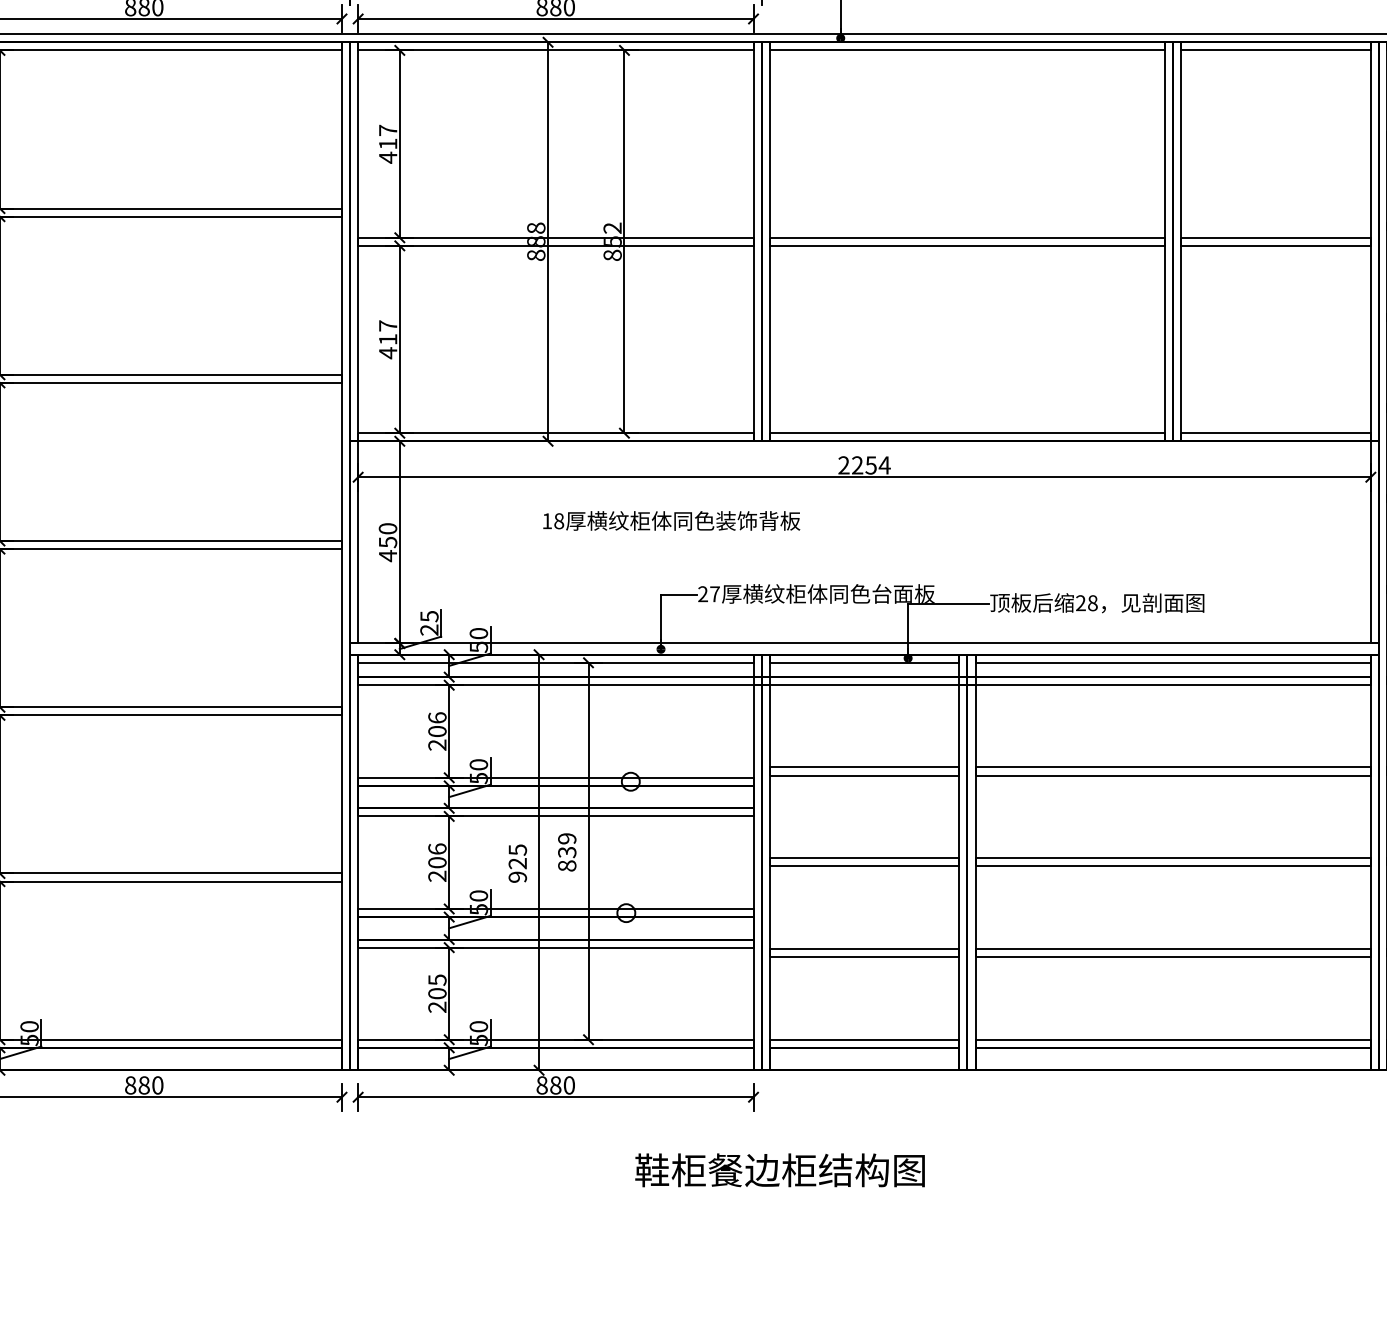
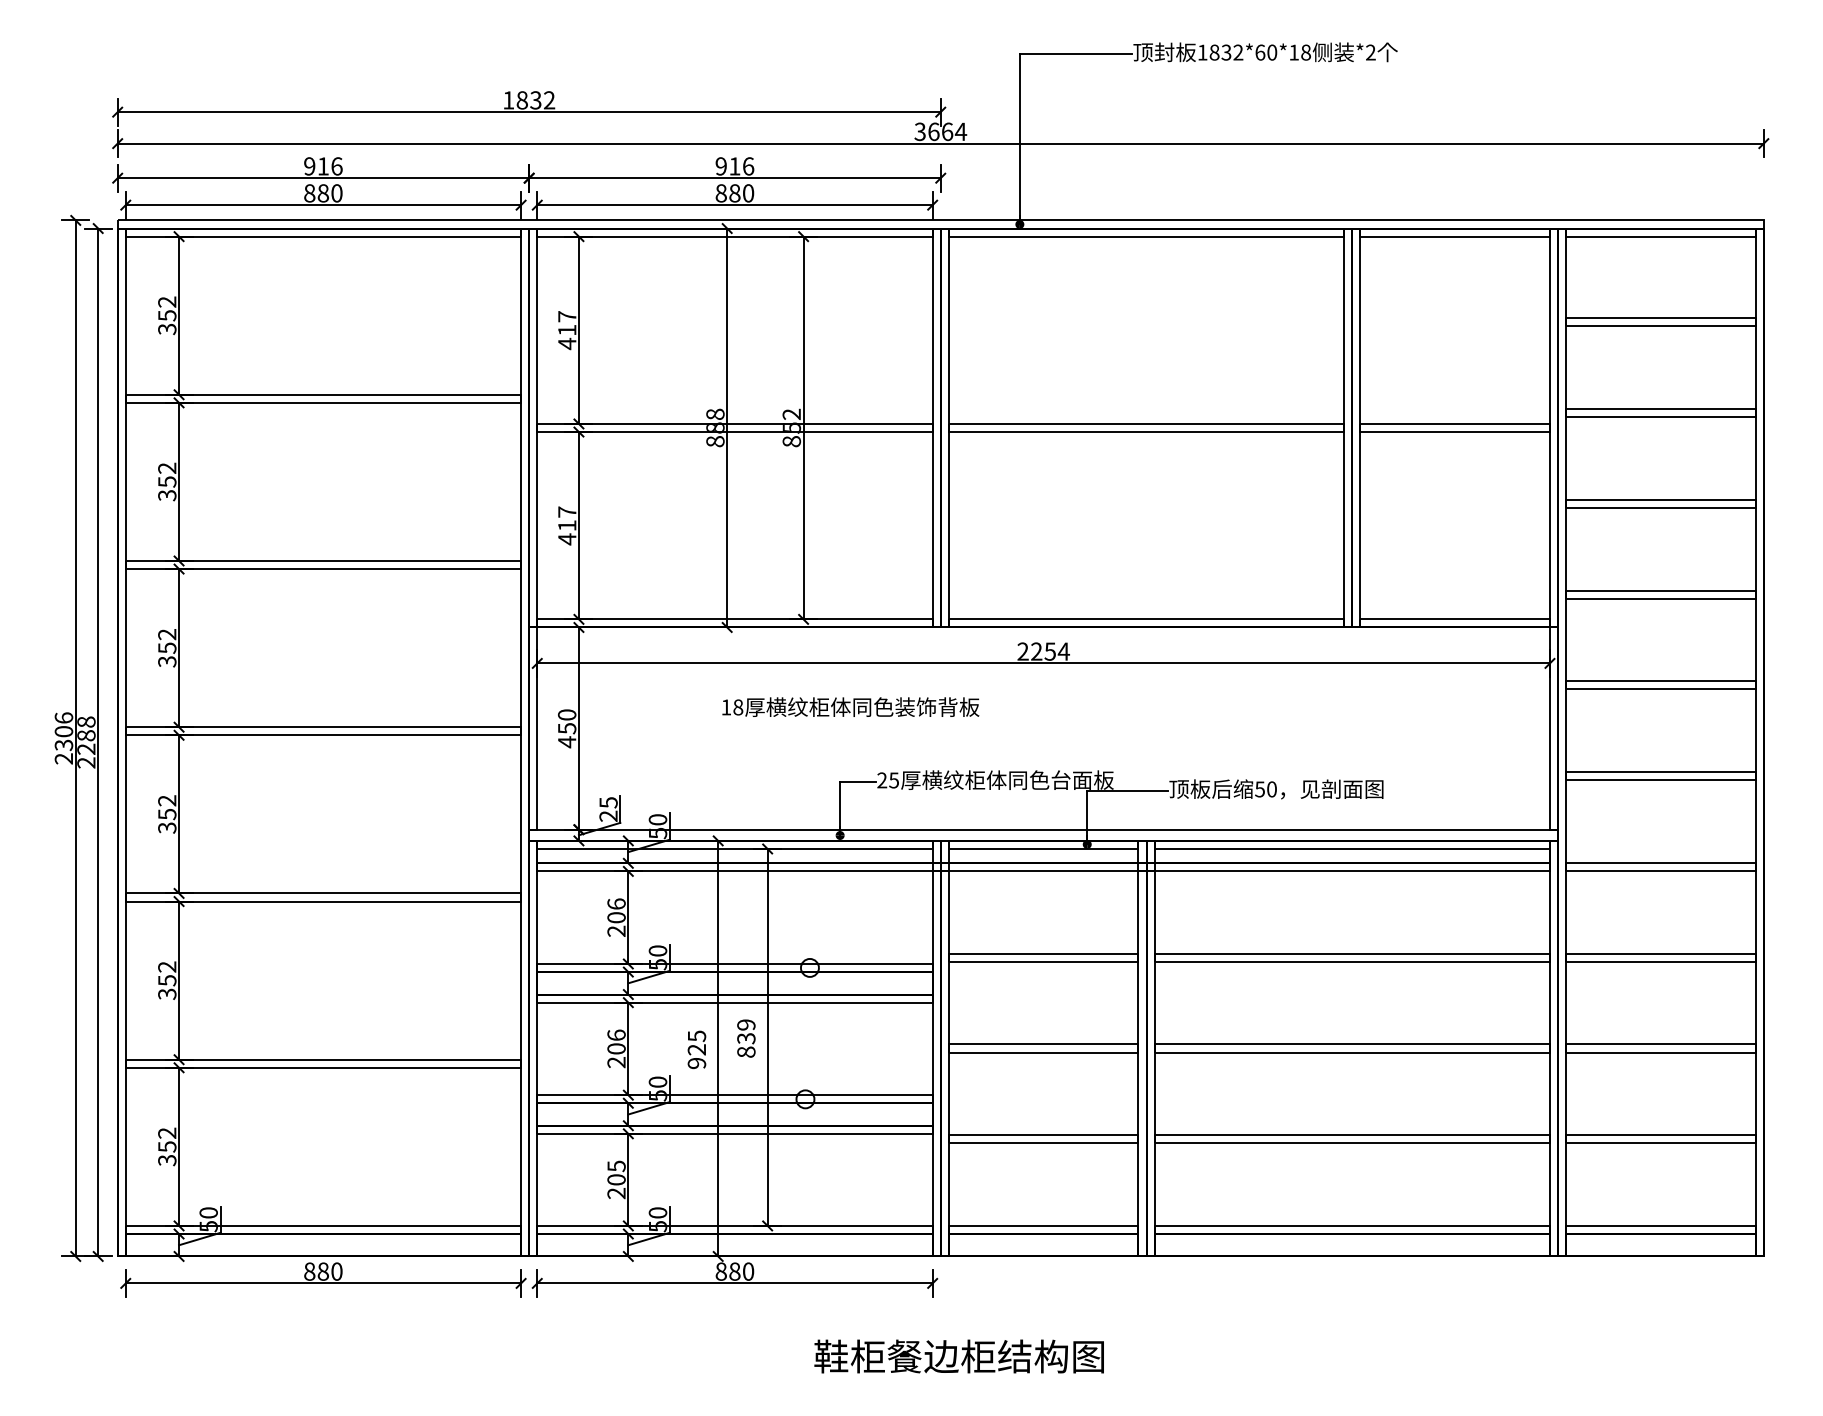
text: (715, 594) -> (894, 780), 27 -> 25
text: (1086, 603) -> (1265, 789), 28 -> 50

